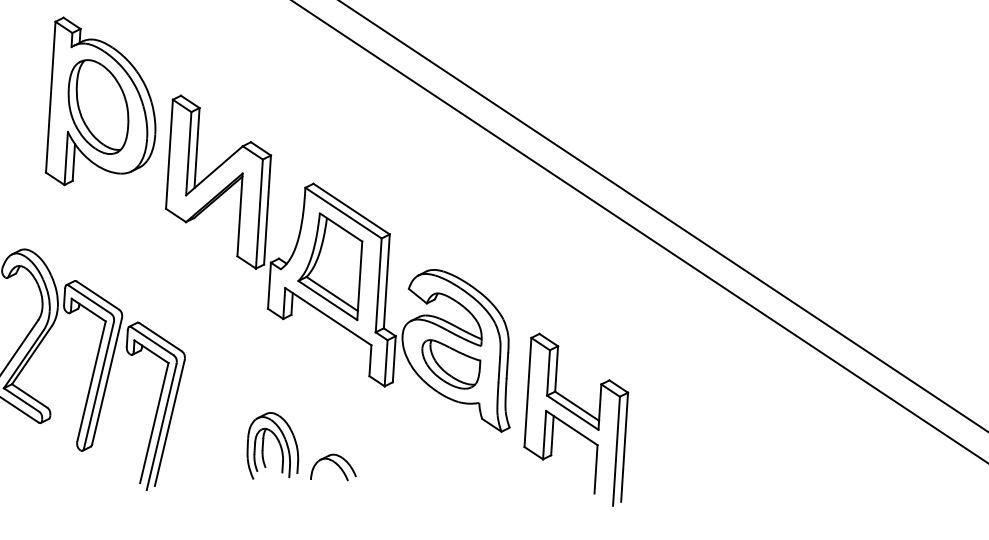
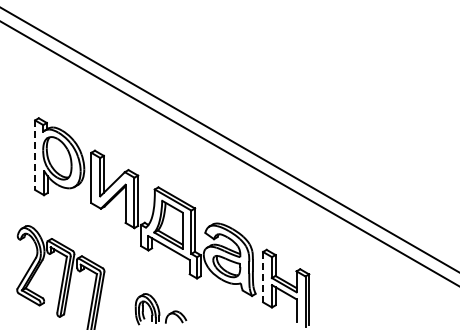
line: (51, 97) -> (35, 155), solid -> dashed
line: (528, 393) -> (263, 277), solid -> dashed

